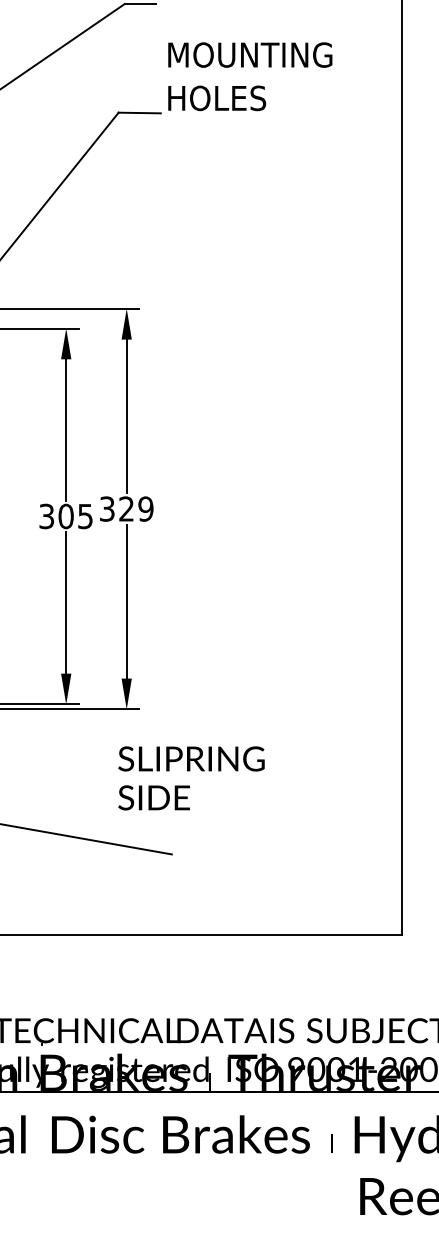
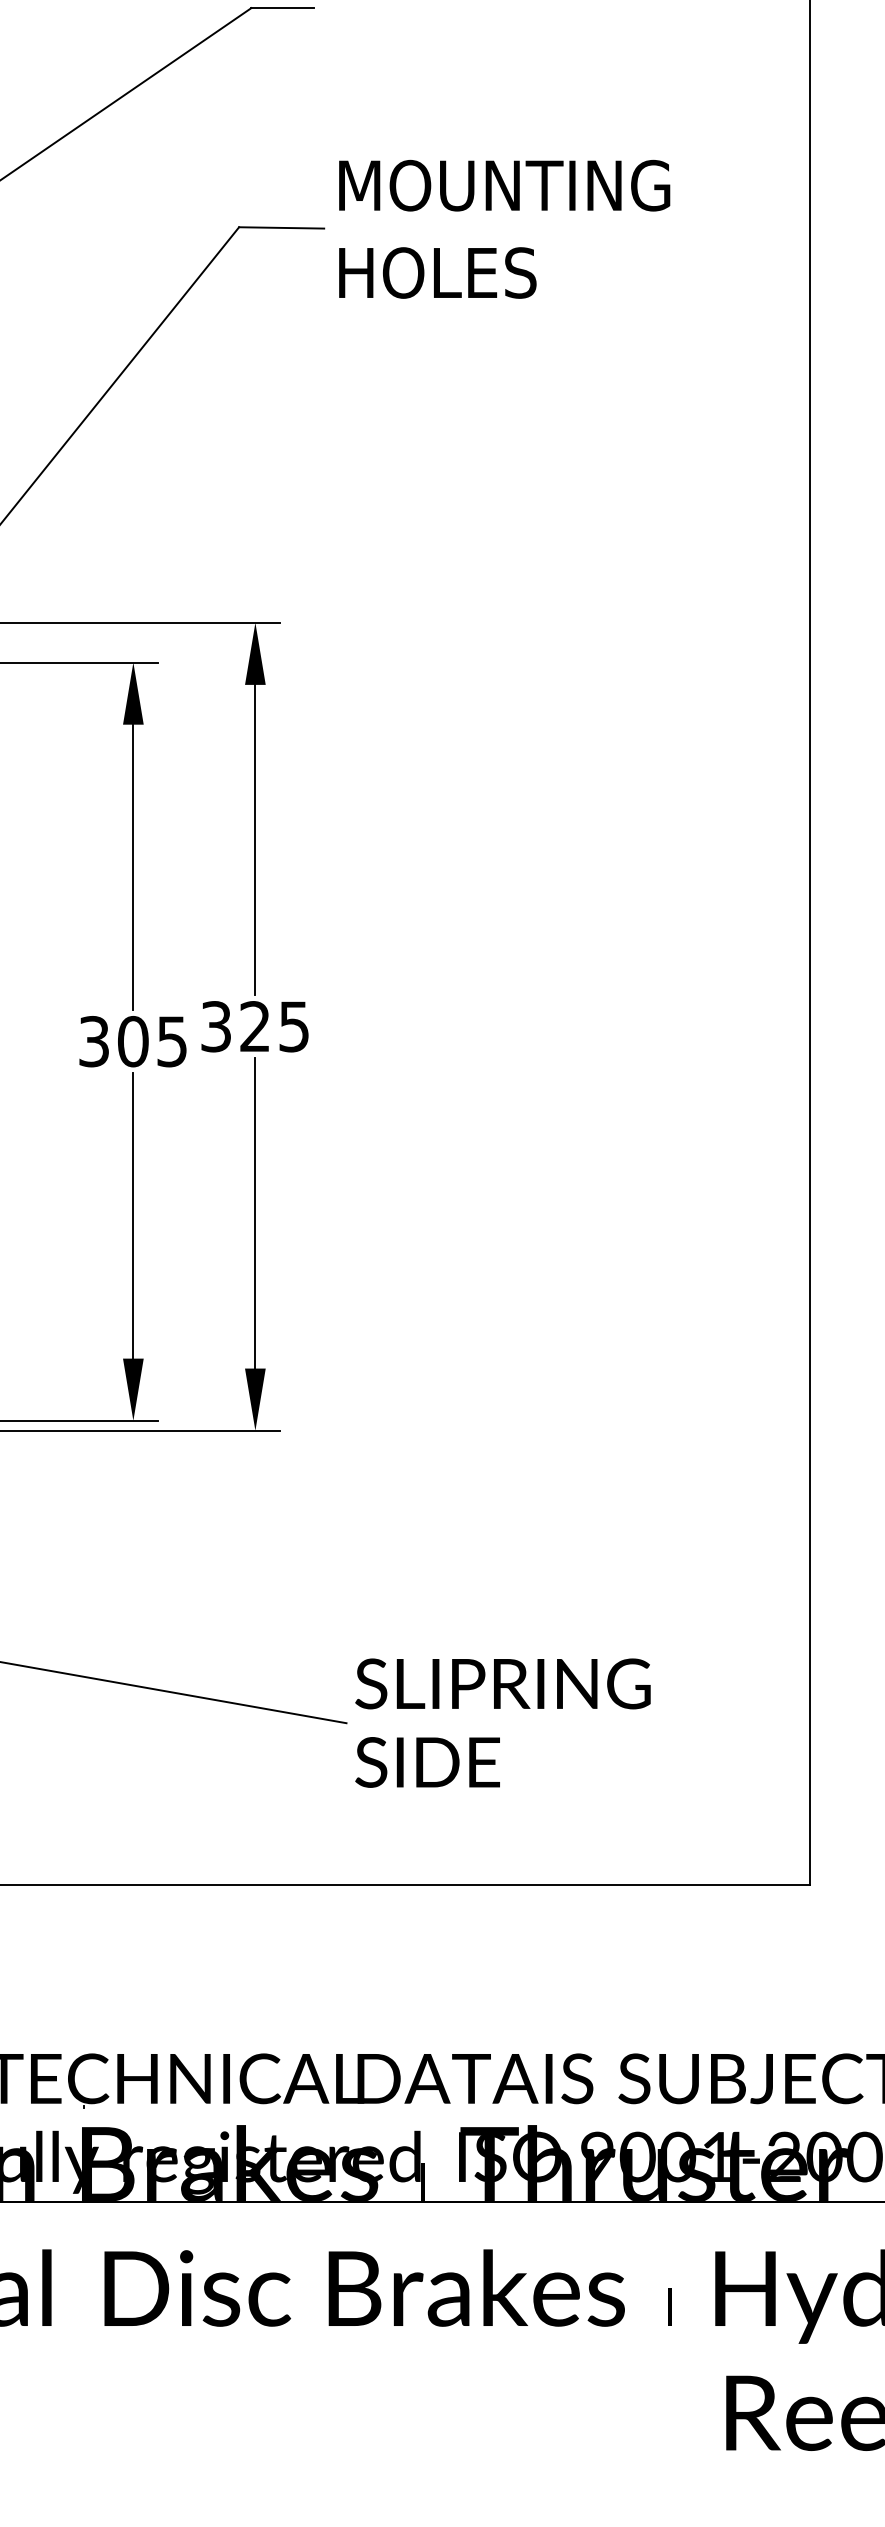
text: (250, 76) -> (505, 228), moved
text: (145, 508) -> (293, 1025), 329 -> 325
text: (191, 778) -> (503, 1723), moved

